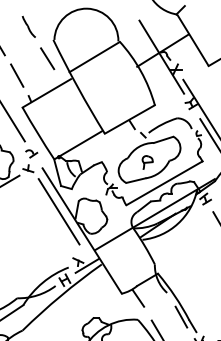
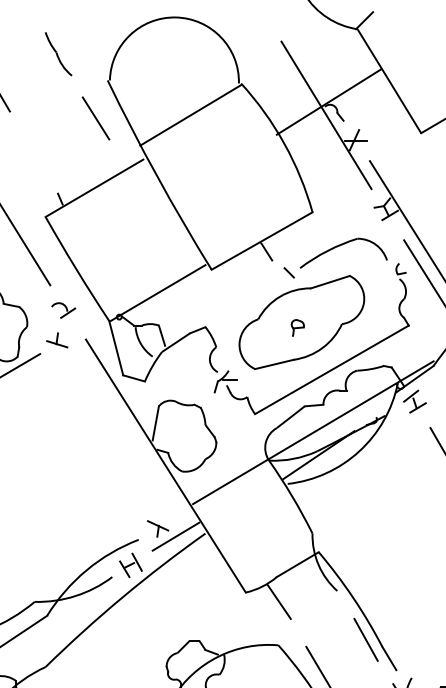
line: (17, 75) -> (35, 152), removed
part: (147, 162) -> (297, 327), size x0.6
line: (58, 211) -> (118, 426), removed

